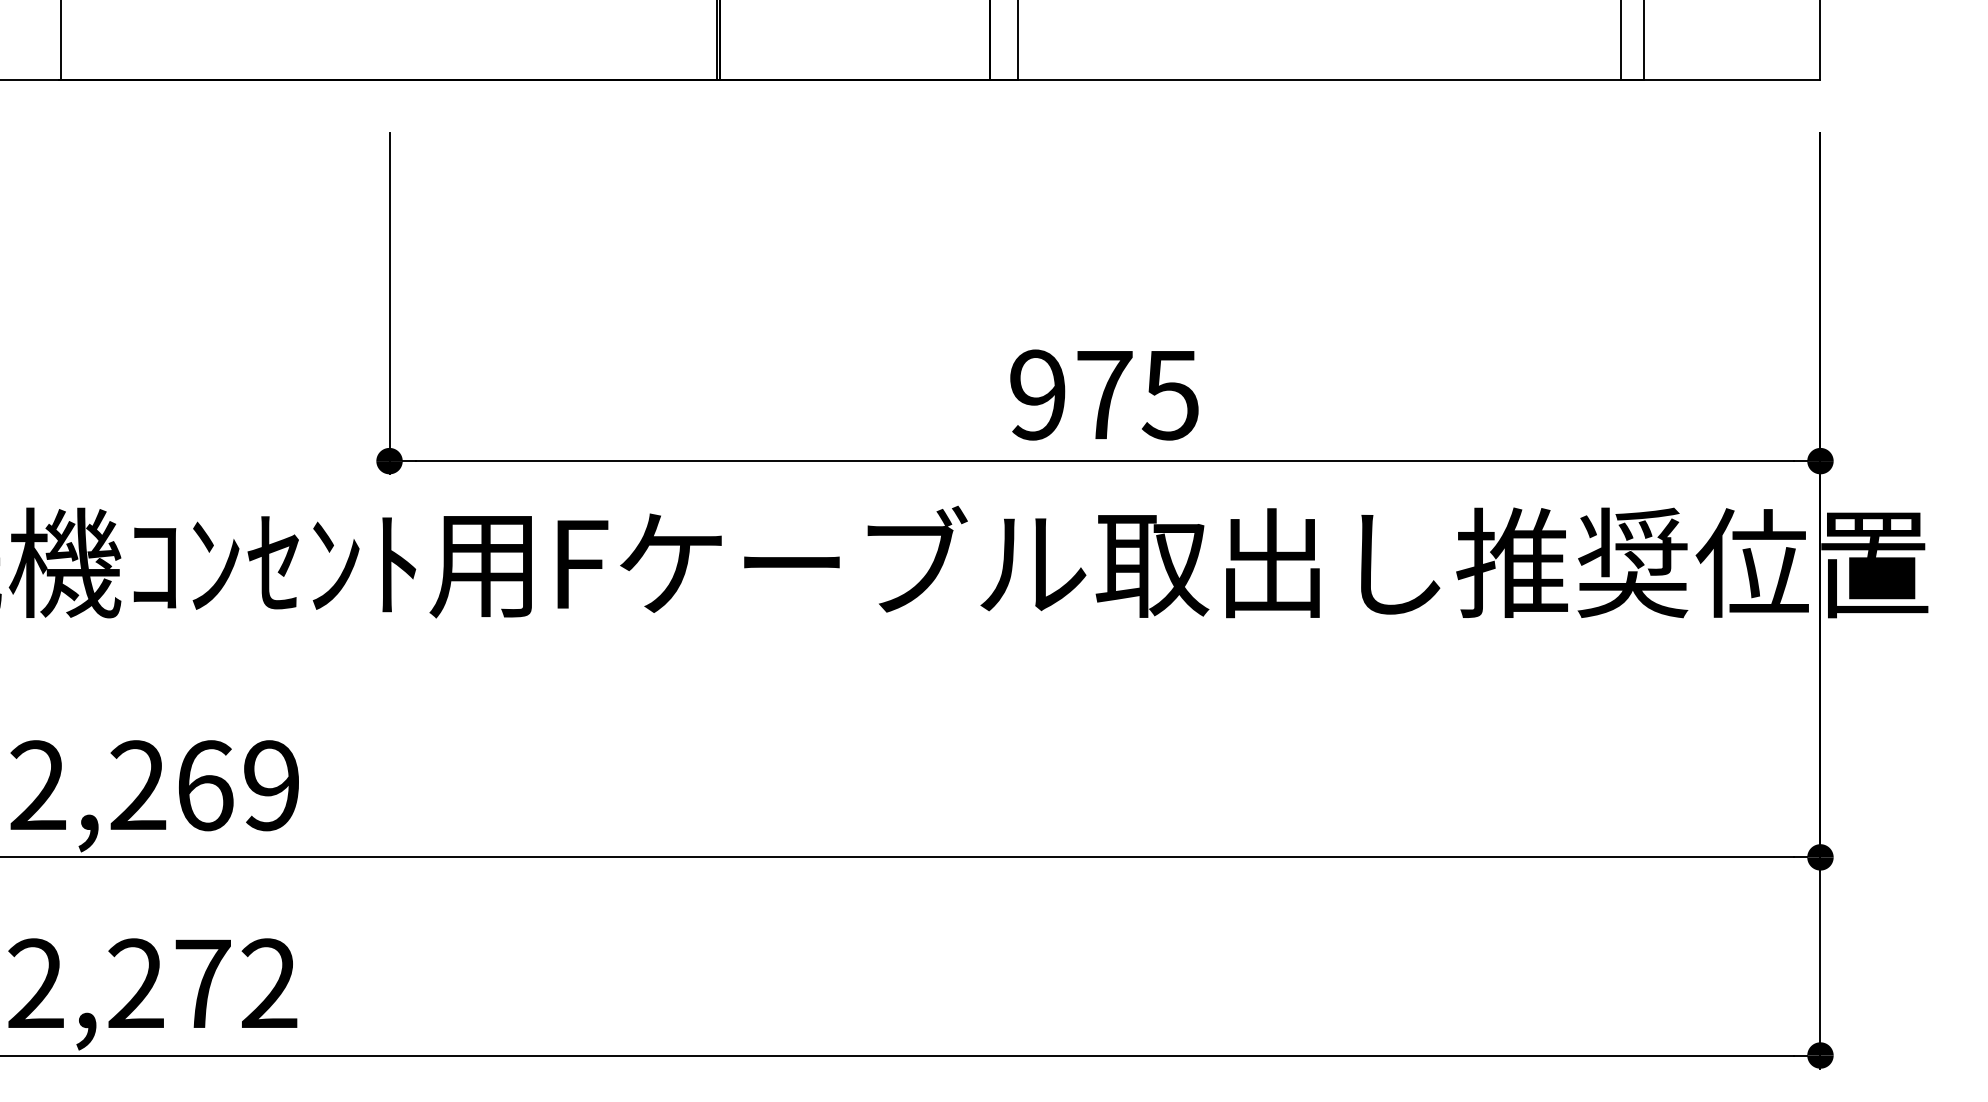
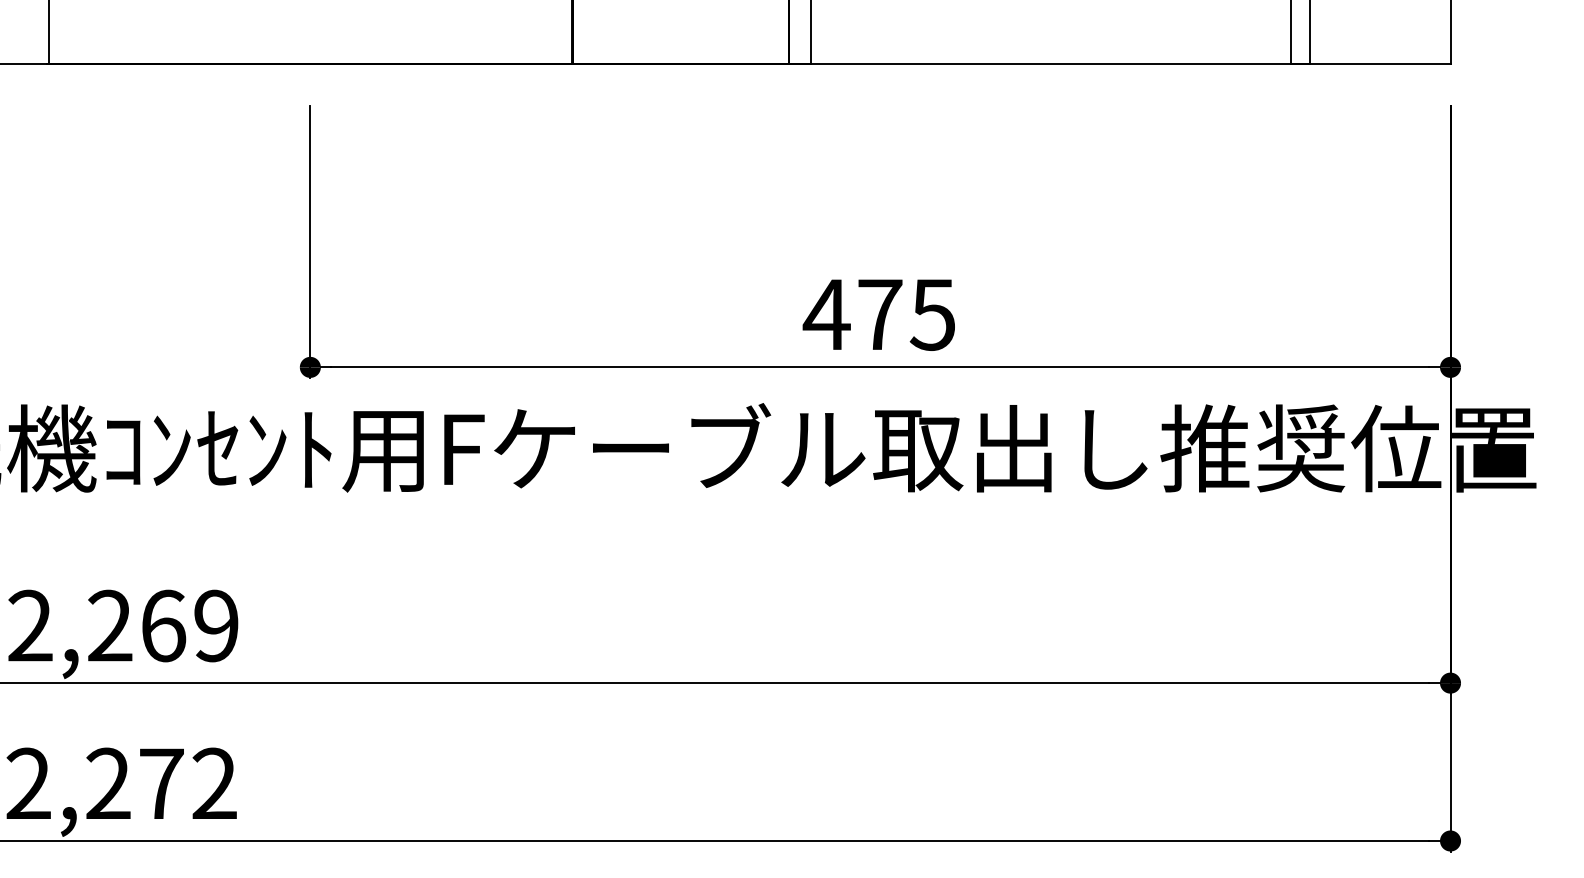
text: (1037, 394) -> (826, 314), 975 -> 475

